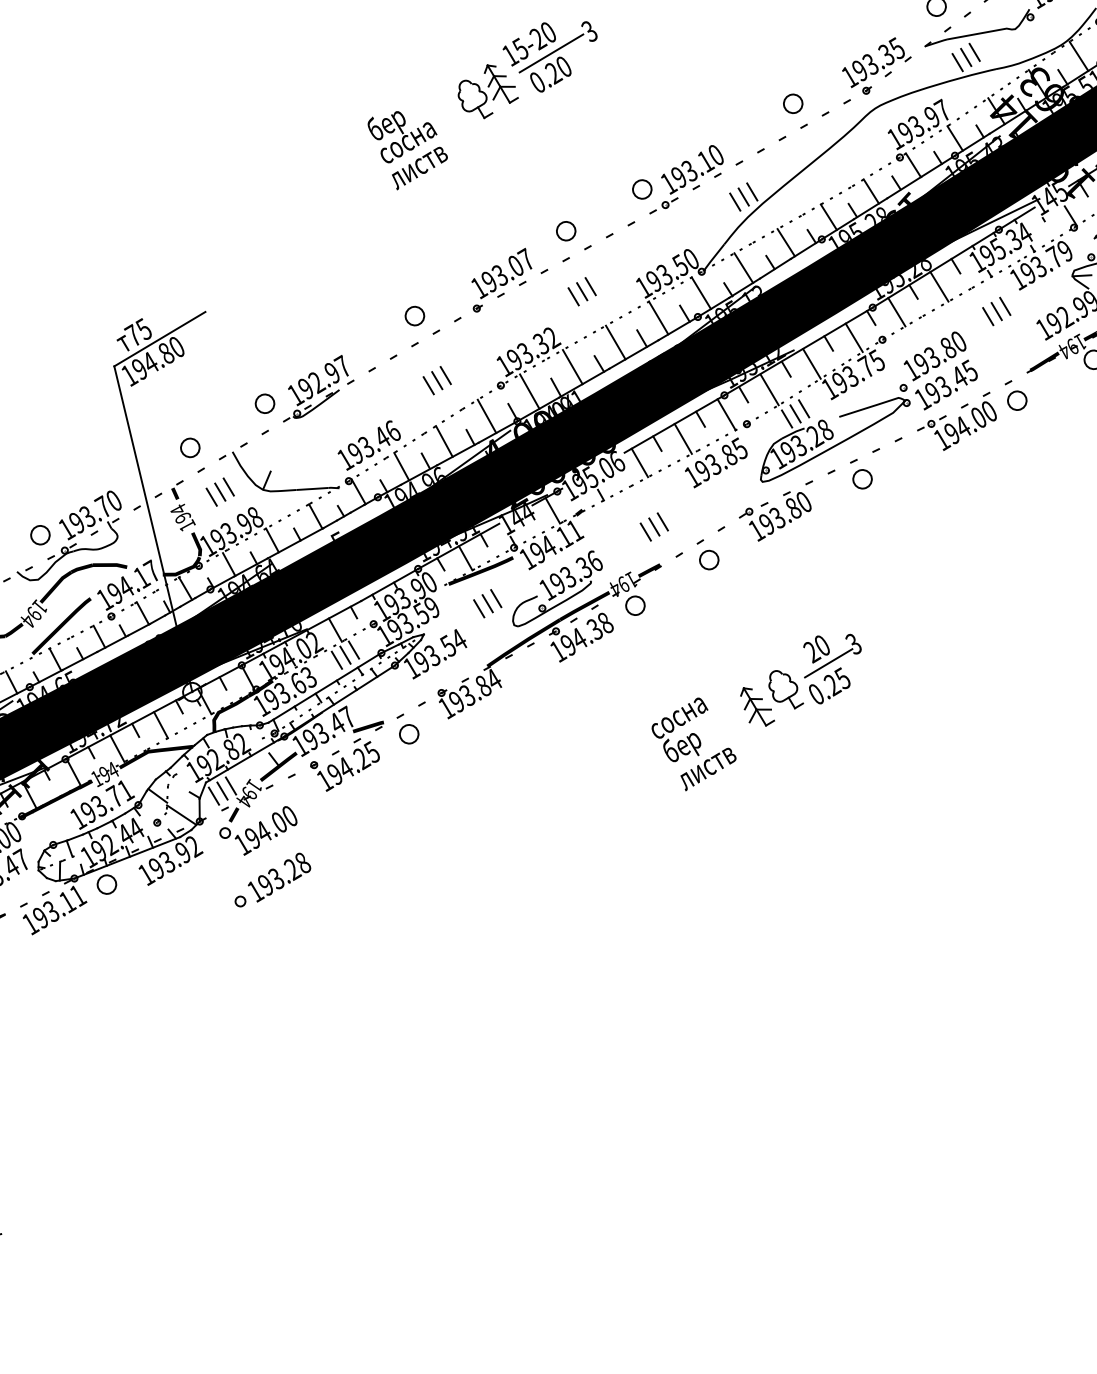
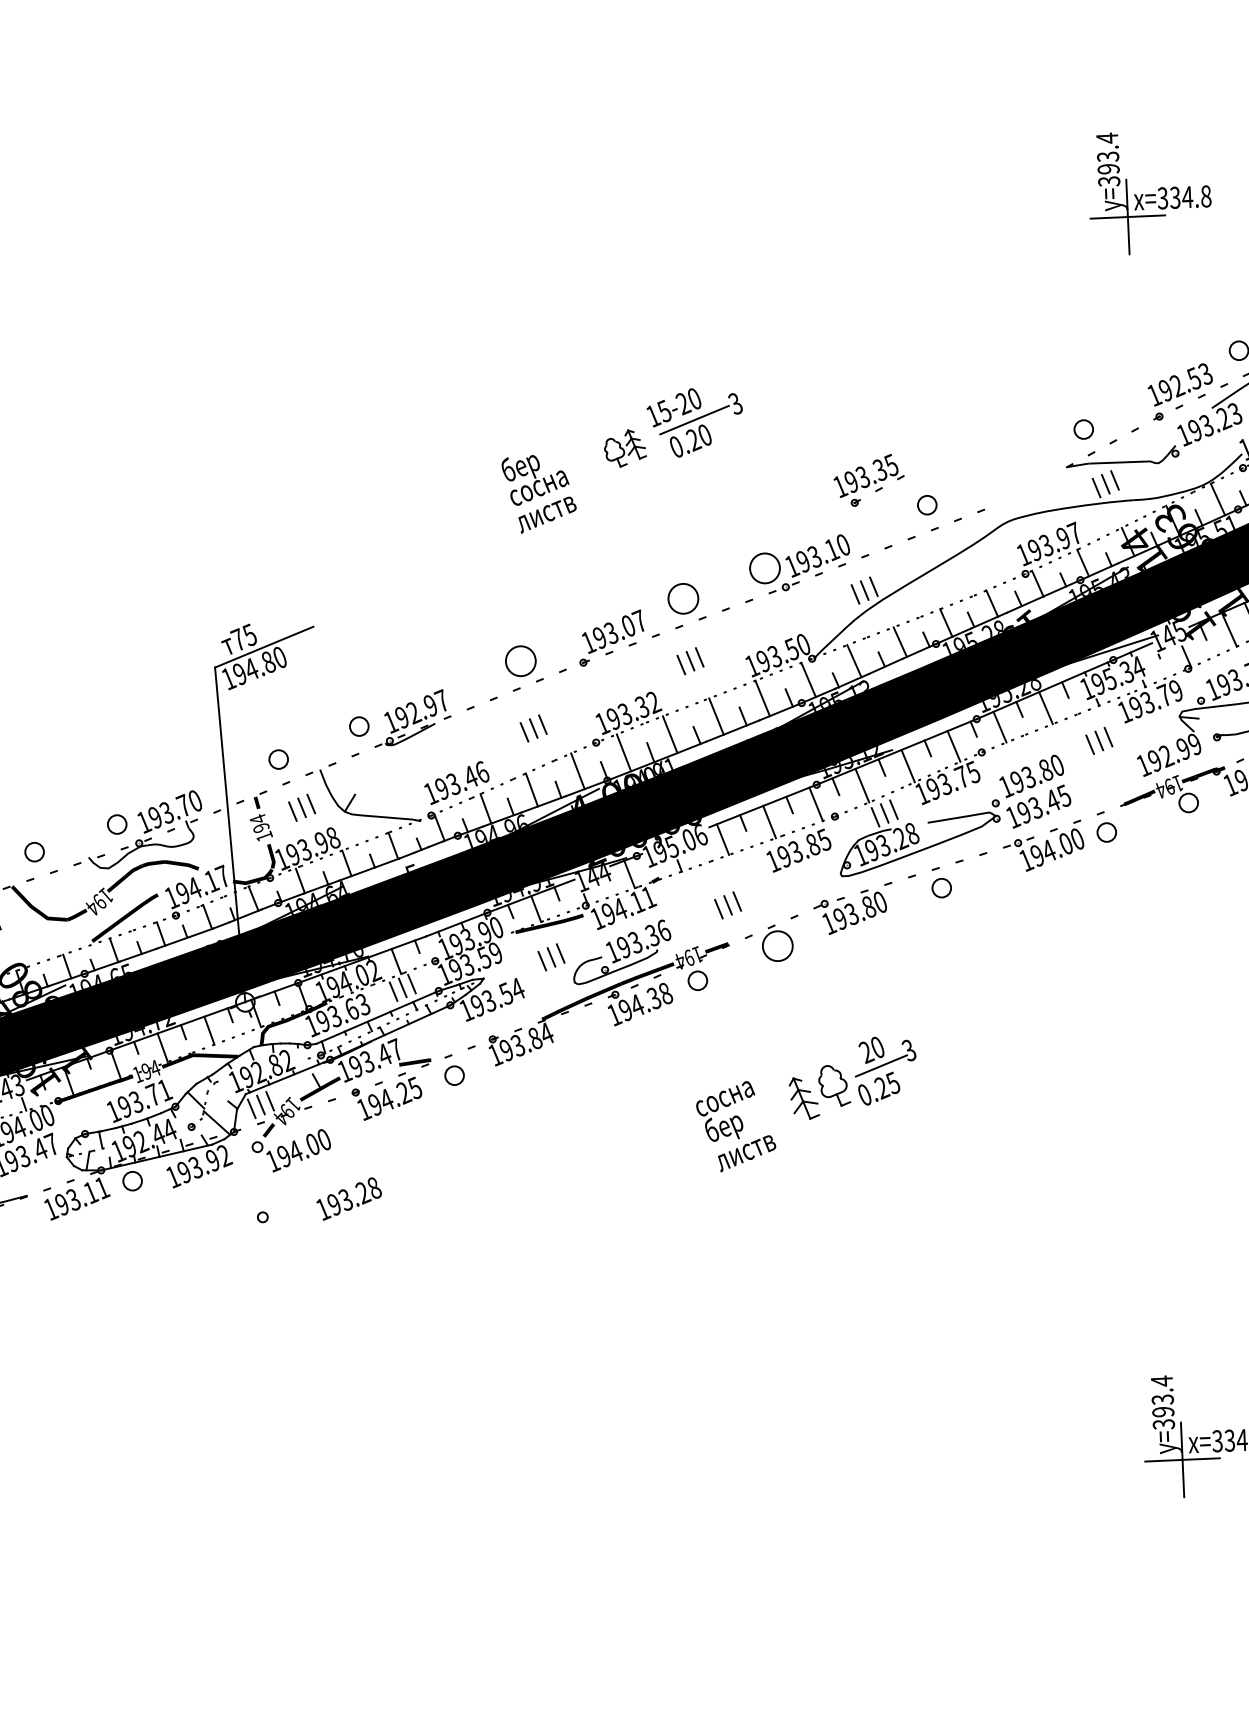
part: (876, 66) -> (868, 480), moved
part: (487, 91) -> (625, 448), size x0.7
circle: (641, 189) -> (764, 568), size x1.6
circle: (566, 230) -> (683, 598), size x1.6
circle: (414, 315) -> (520, 660), size x1.6
circle: (708, 559) -> (777, 945), size x1.6
text: (278, 876) -> (348, 1198), moved

